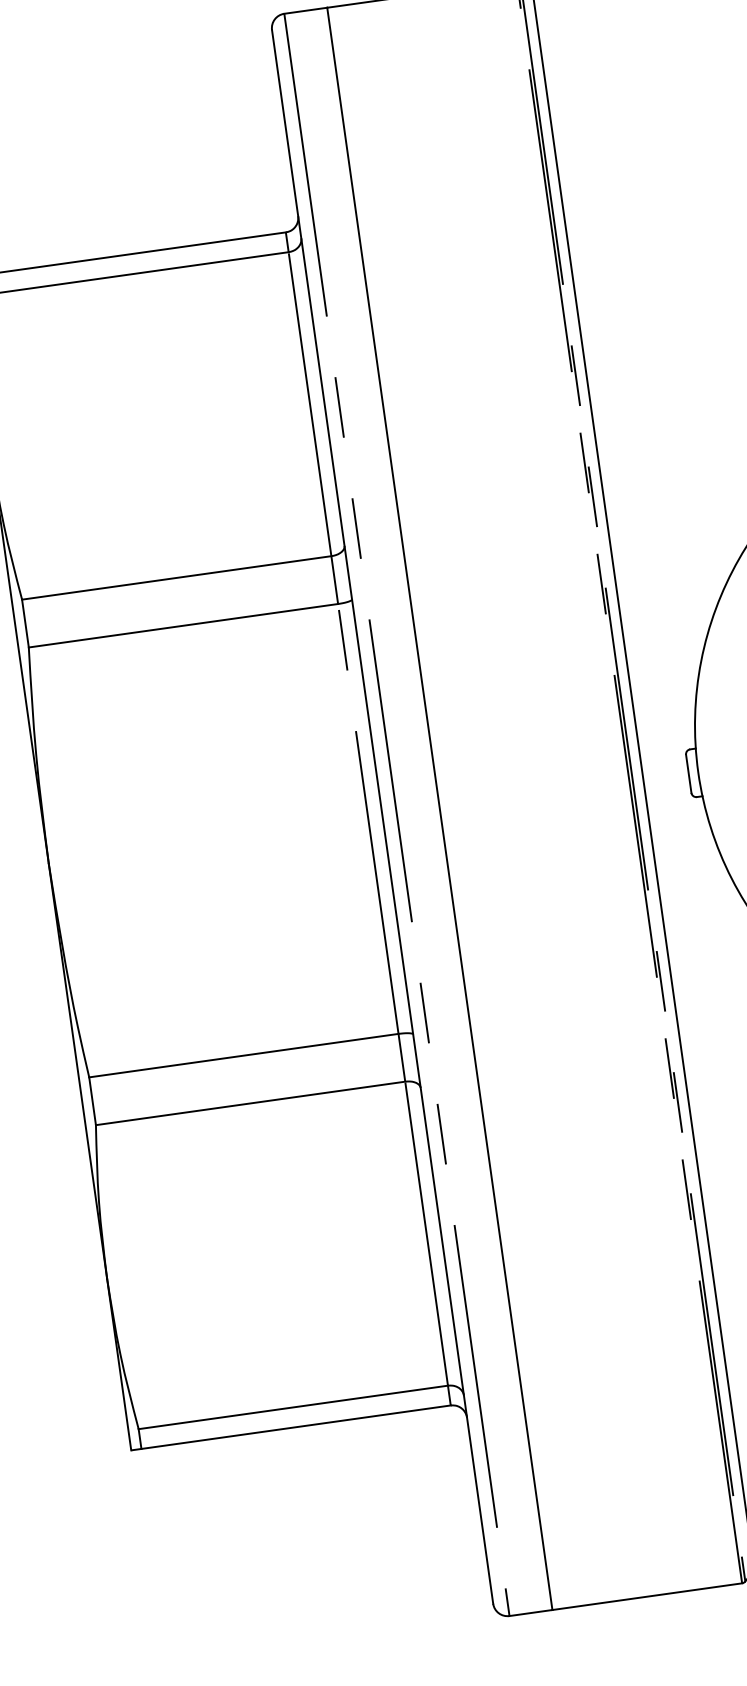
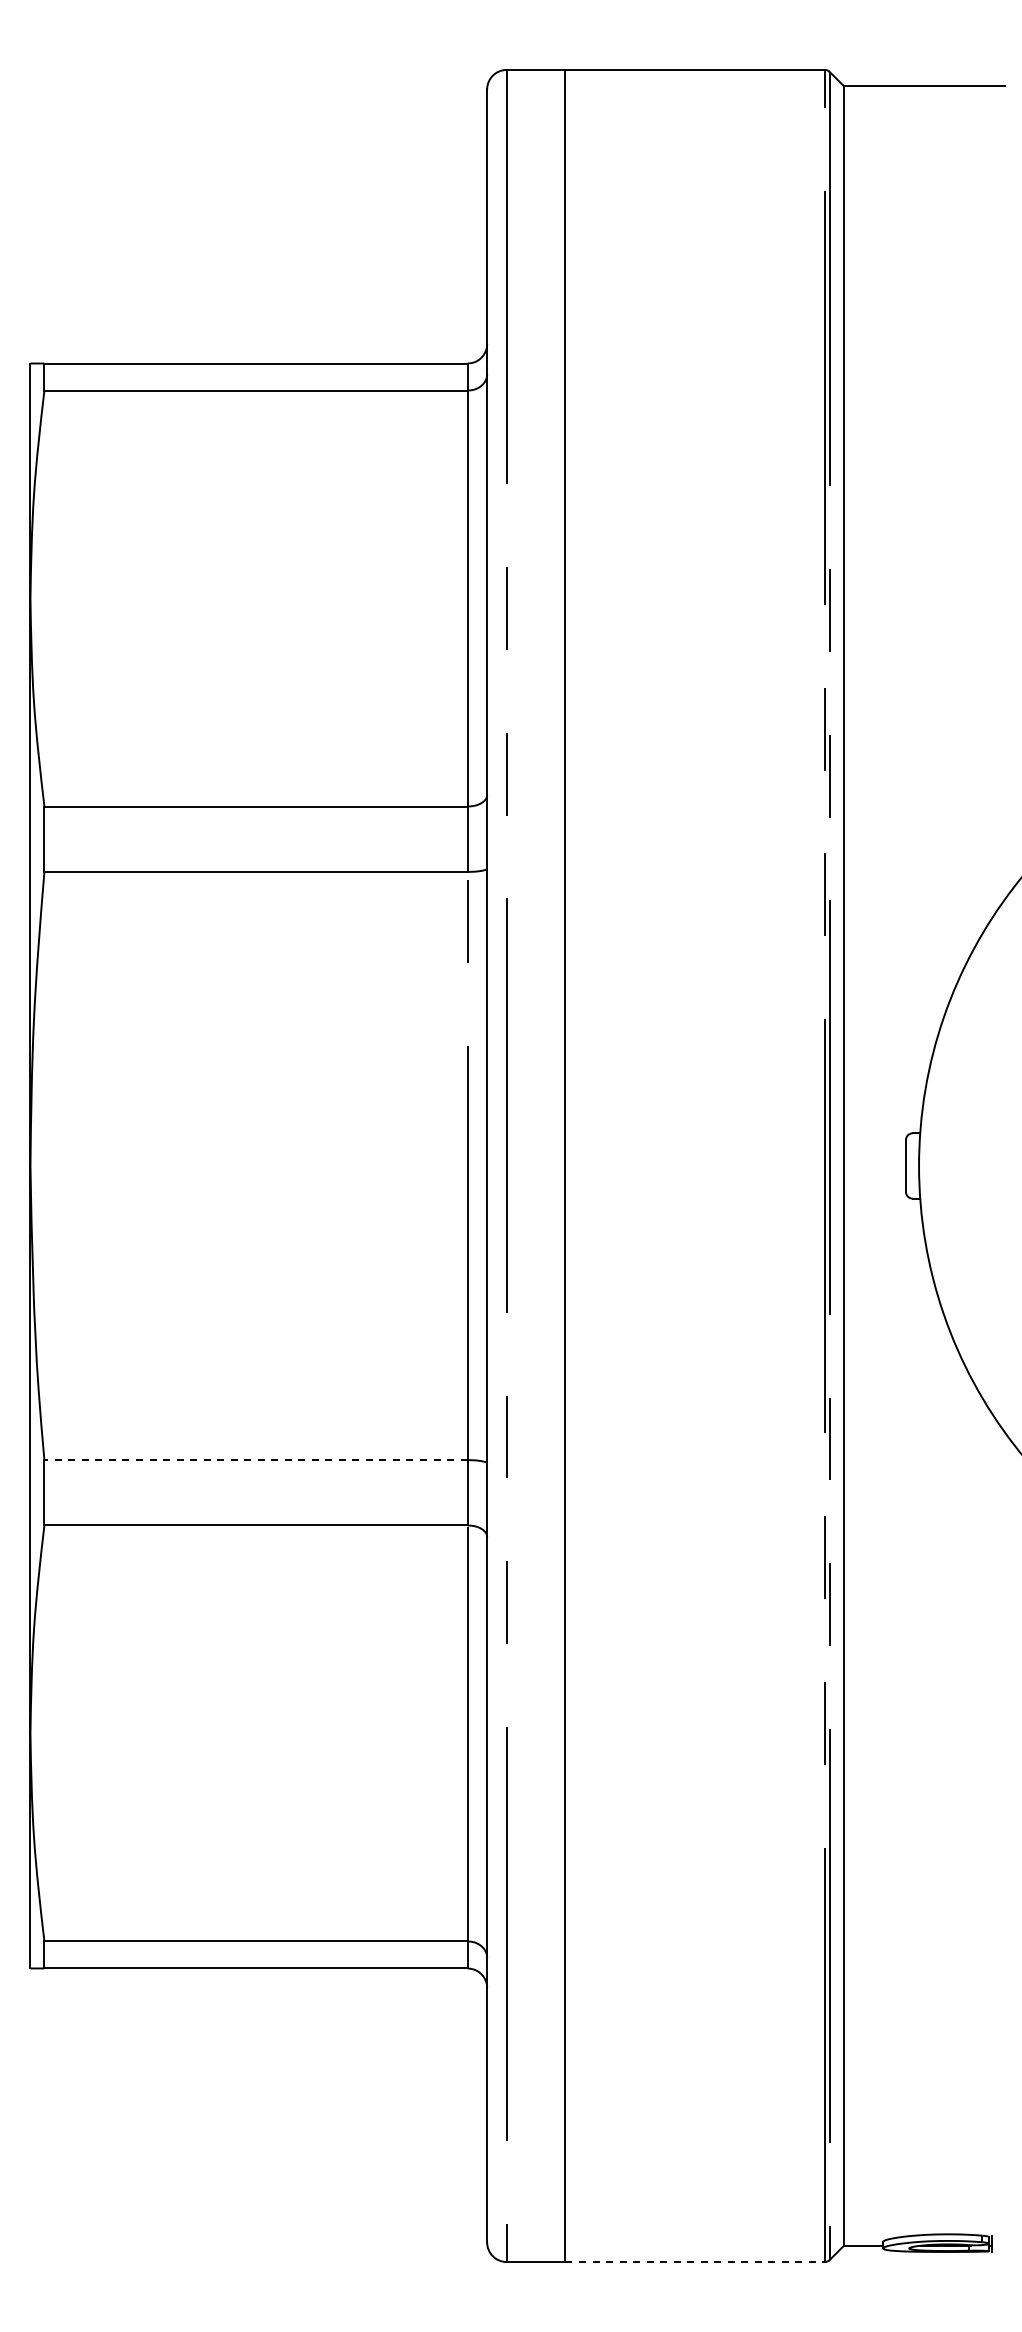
line: (244, 1055) -> (256, 1460), solid -> dashed
line: (647, 1596) -> (695, 2262), solid -> dashed

